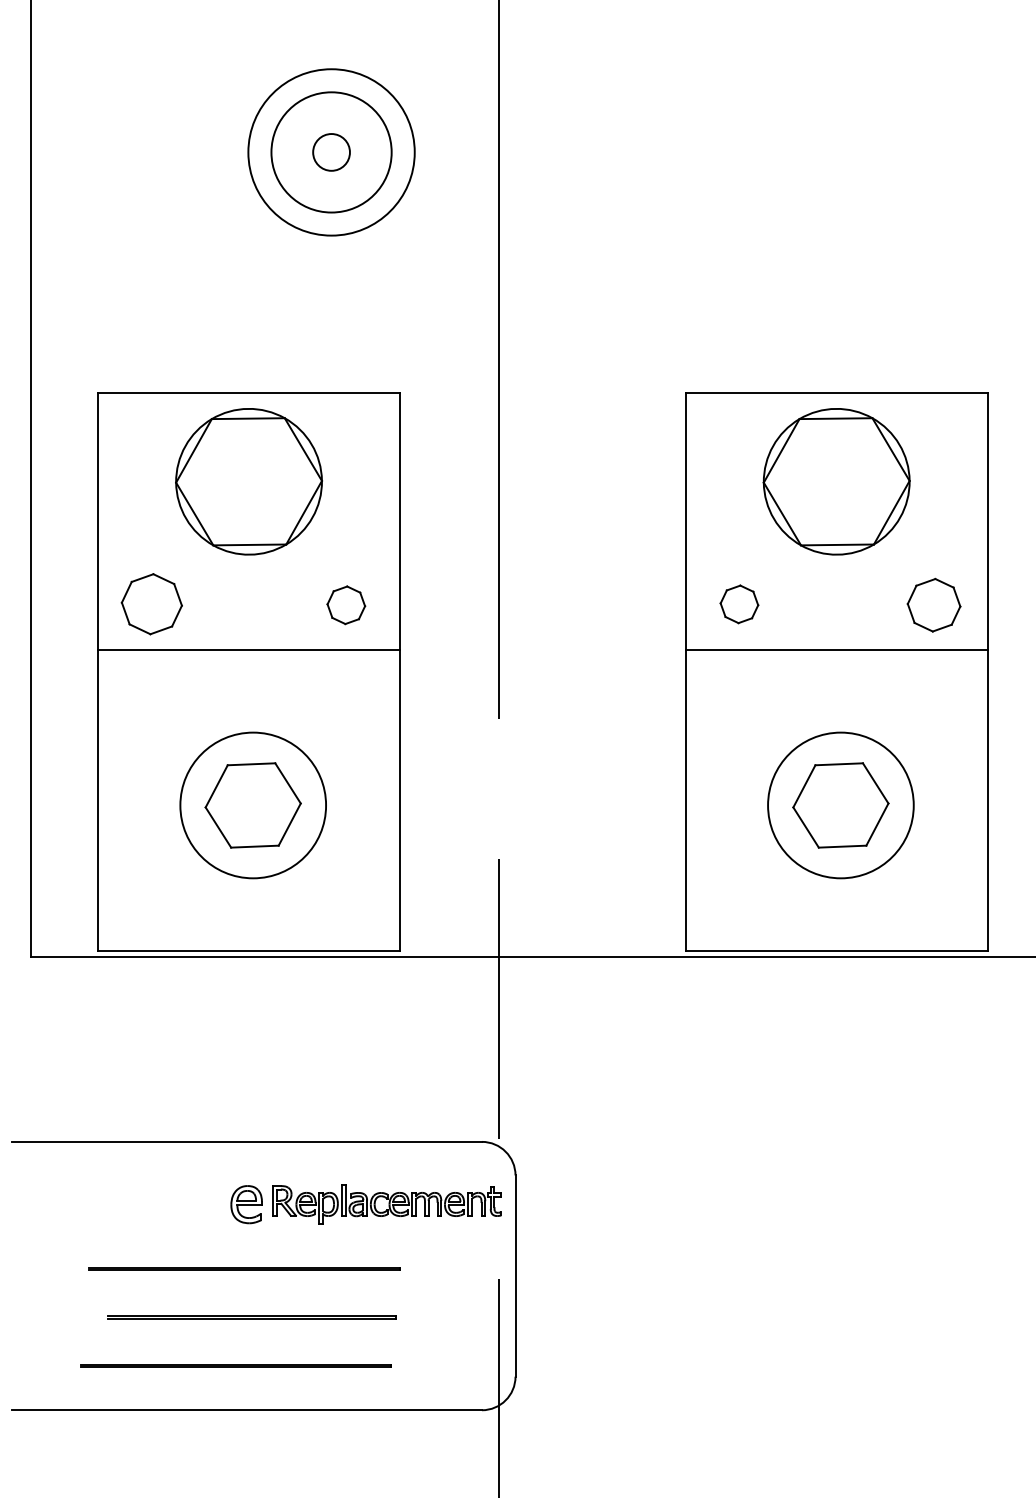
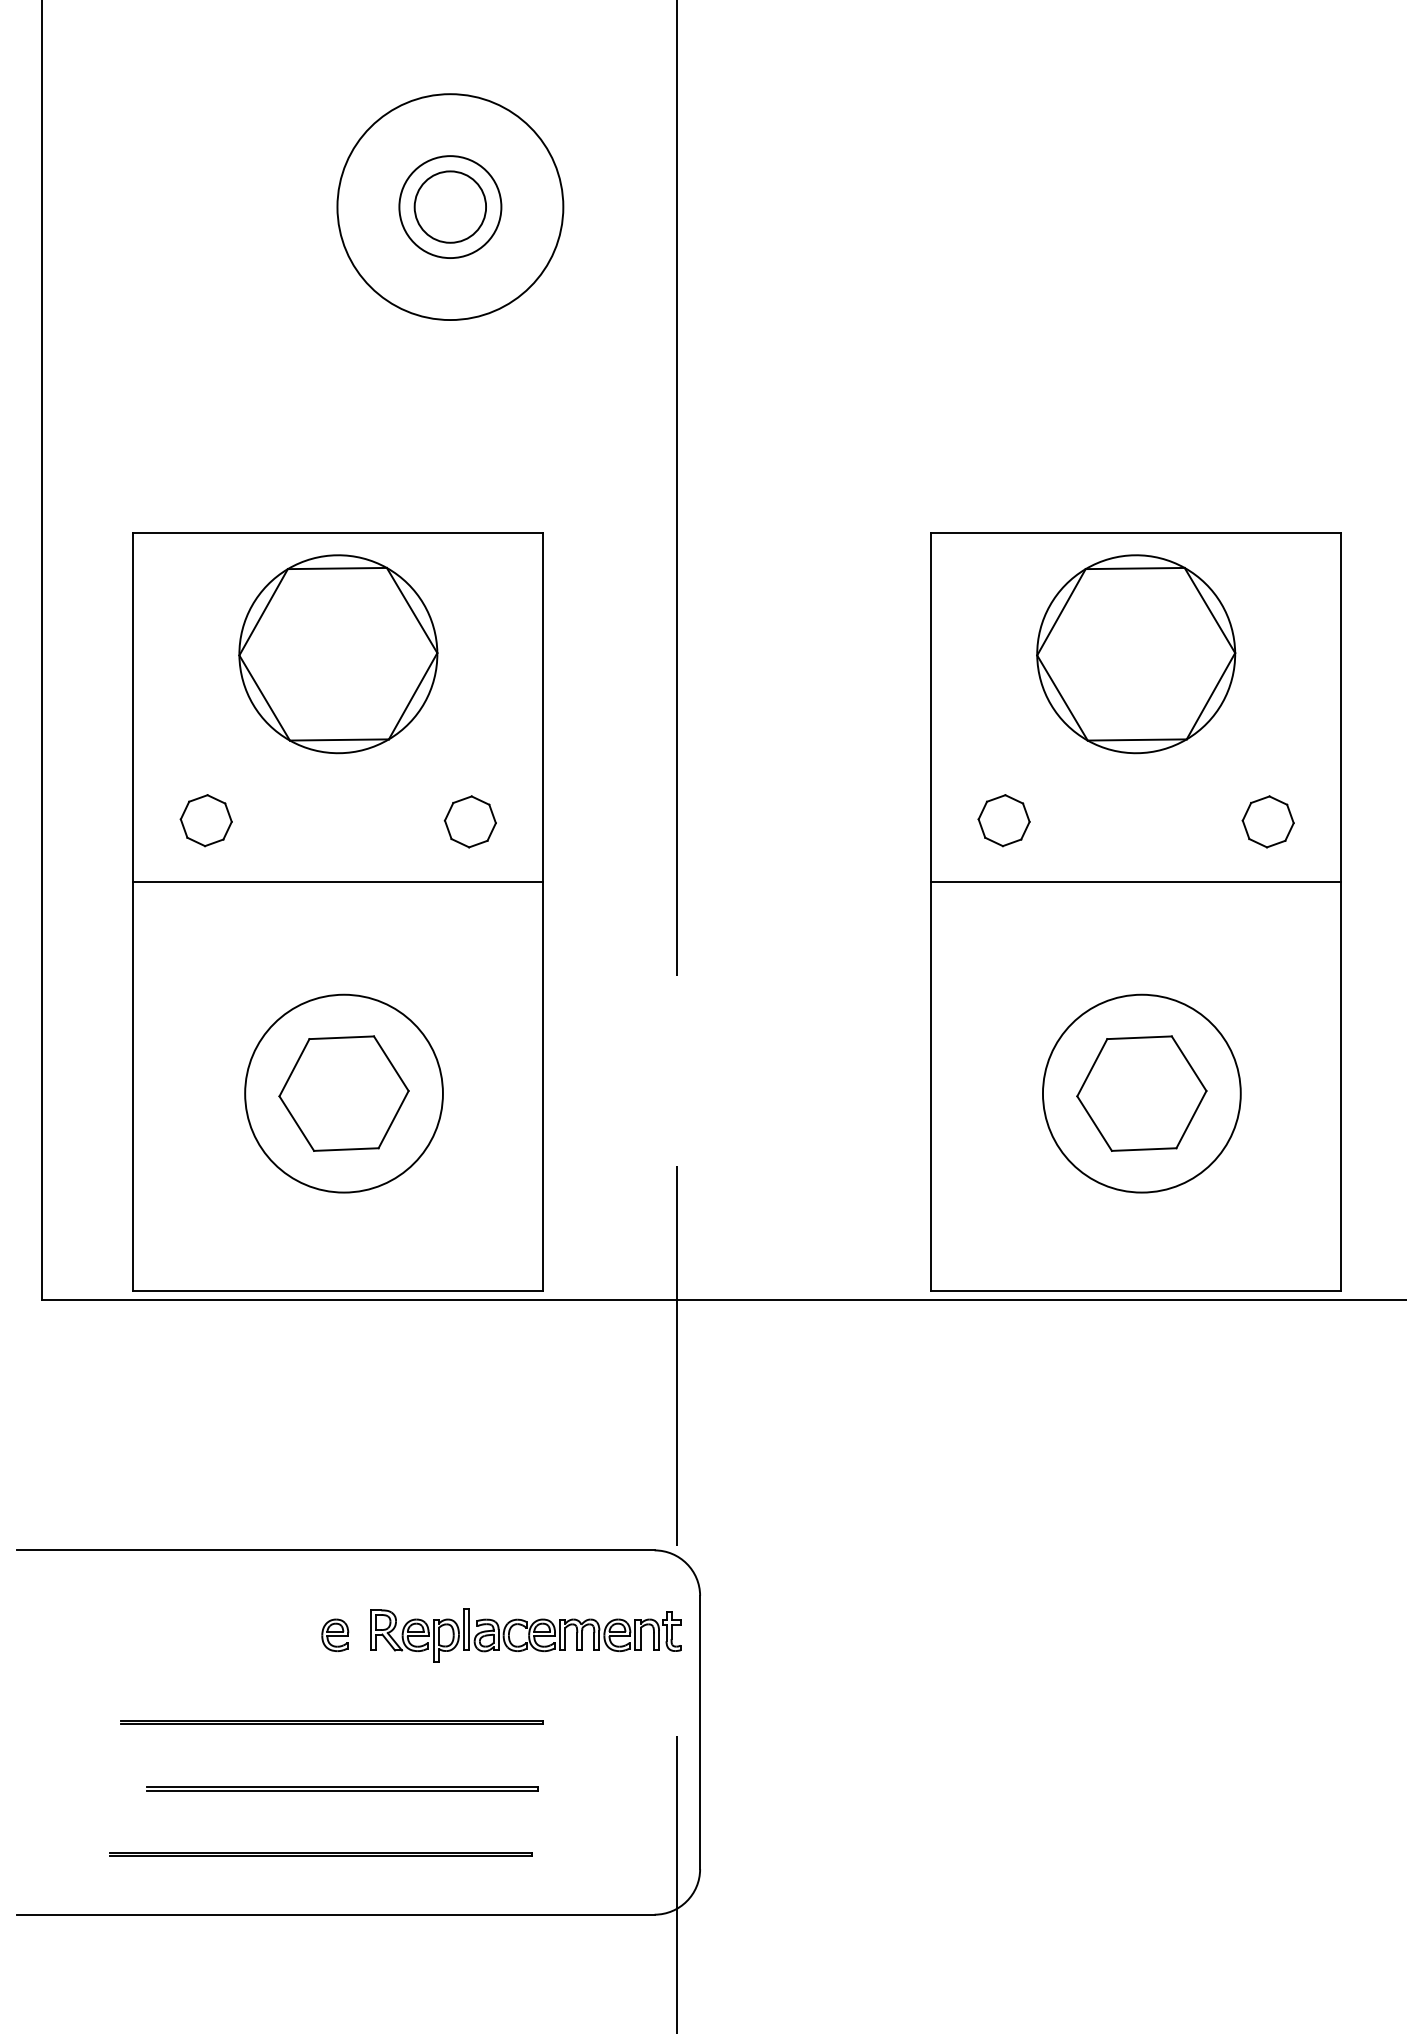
circle: (331, 151) -> (450, 206), size x1.43
circle: (331, 152) -> (450, 207), size x0.62
part: (151, 604) -> (205, 820), size x0.62
part: (933, 604) -> (1267, 821), size x0.71
part: (246, 1203) -> (335, 1634), size x0.62

